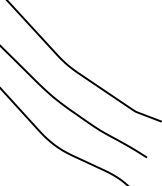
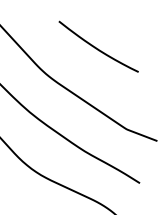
curve: (111, 42) -> (98, 47), added

